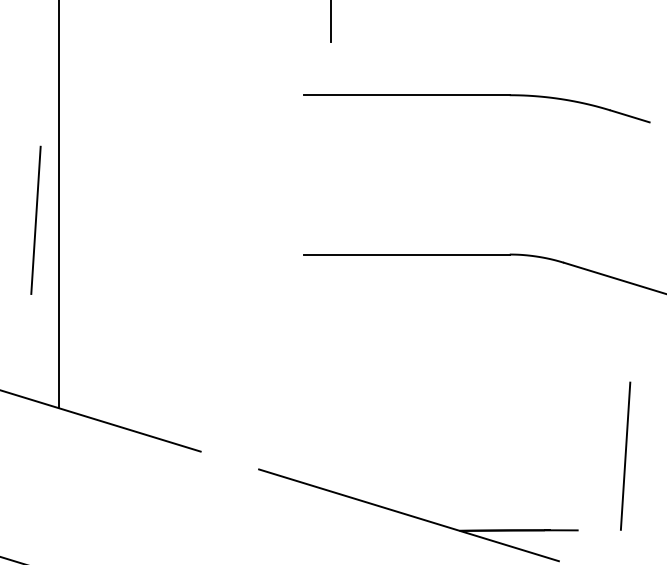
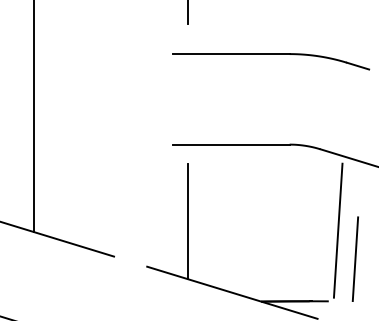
line: (34, 219) -> (19, 124), removed
line: (329, 389) -> (187, 221), added
line: (593, 405) -> (337, 230), added

